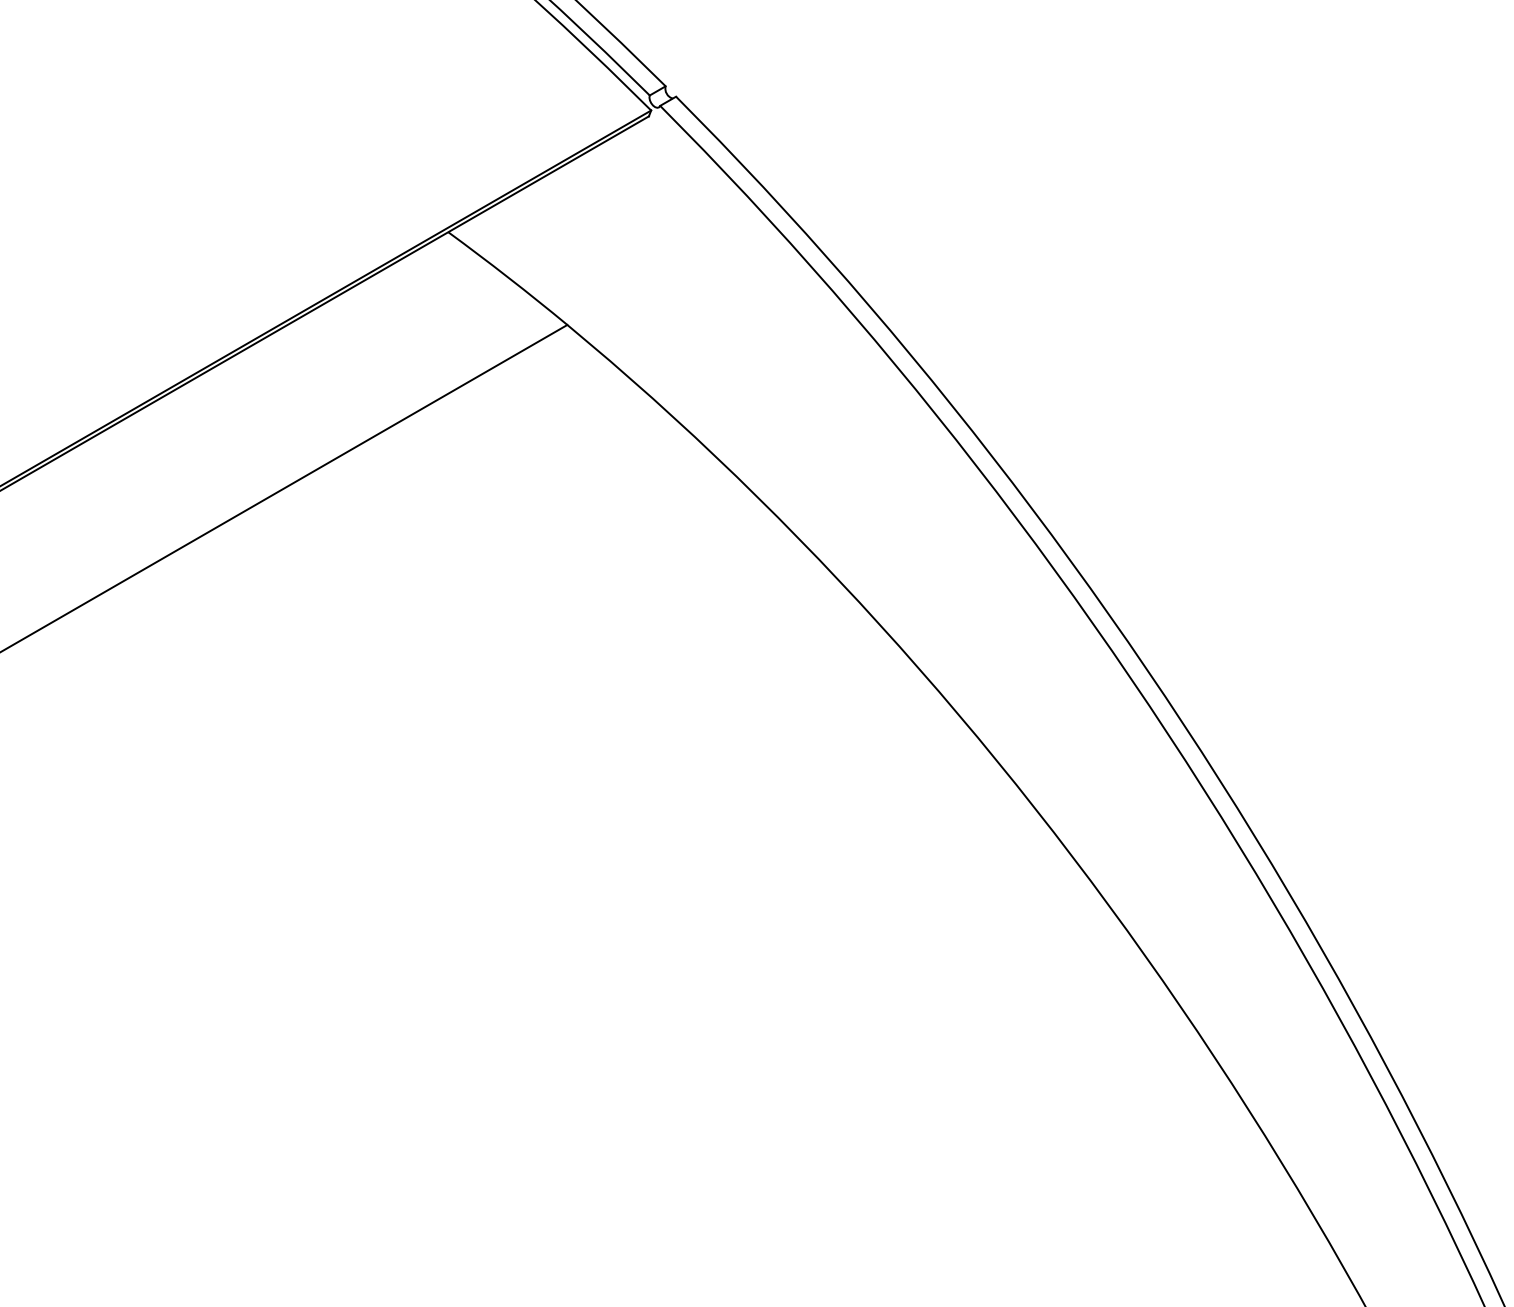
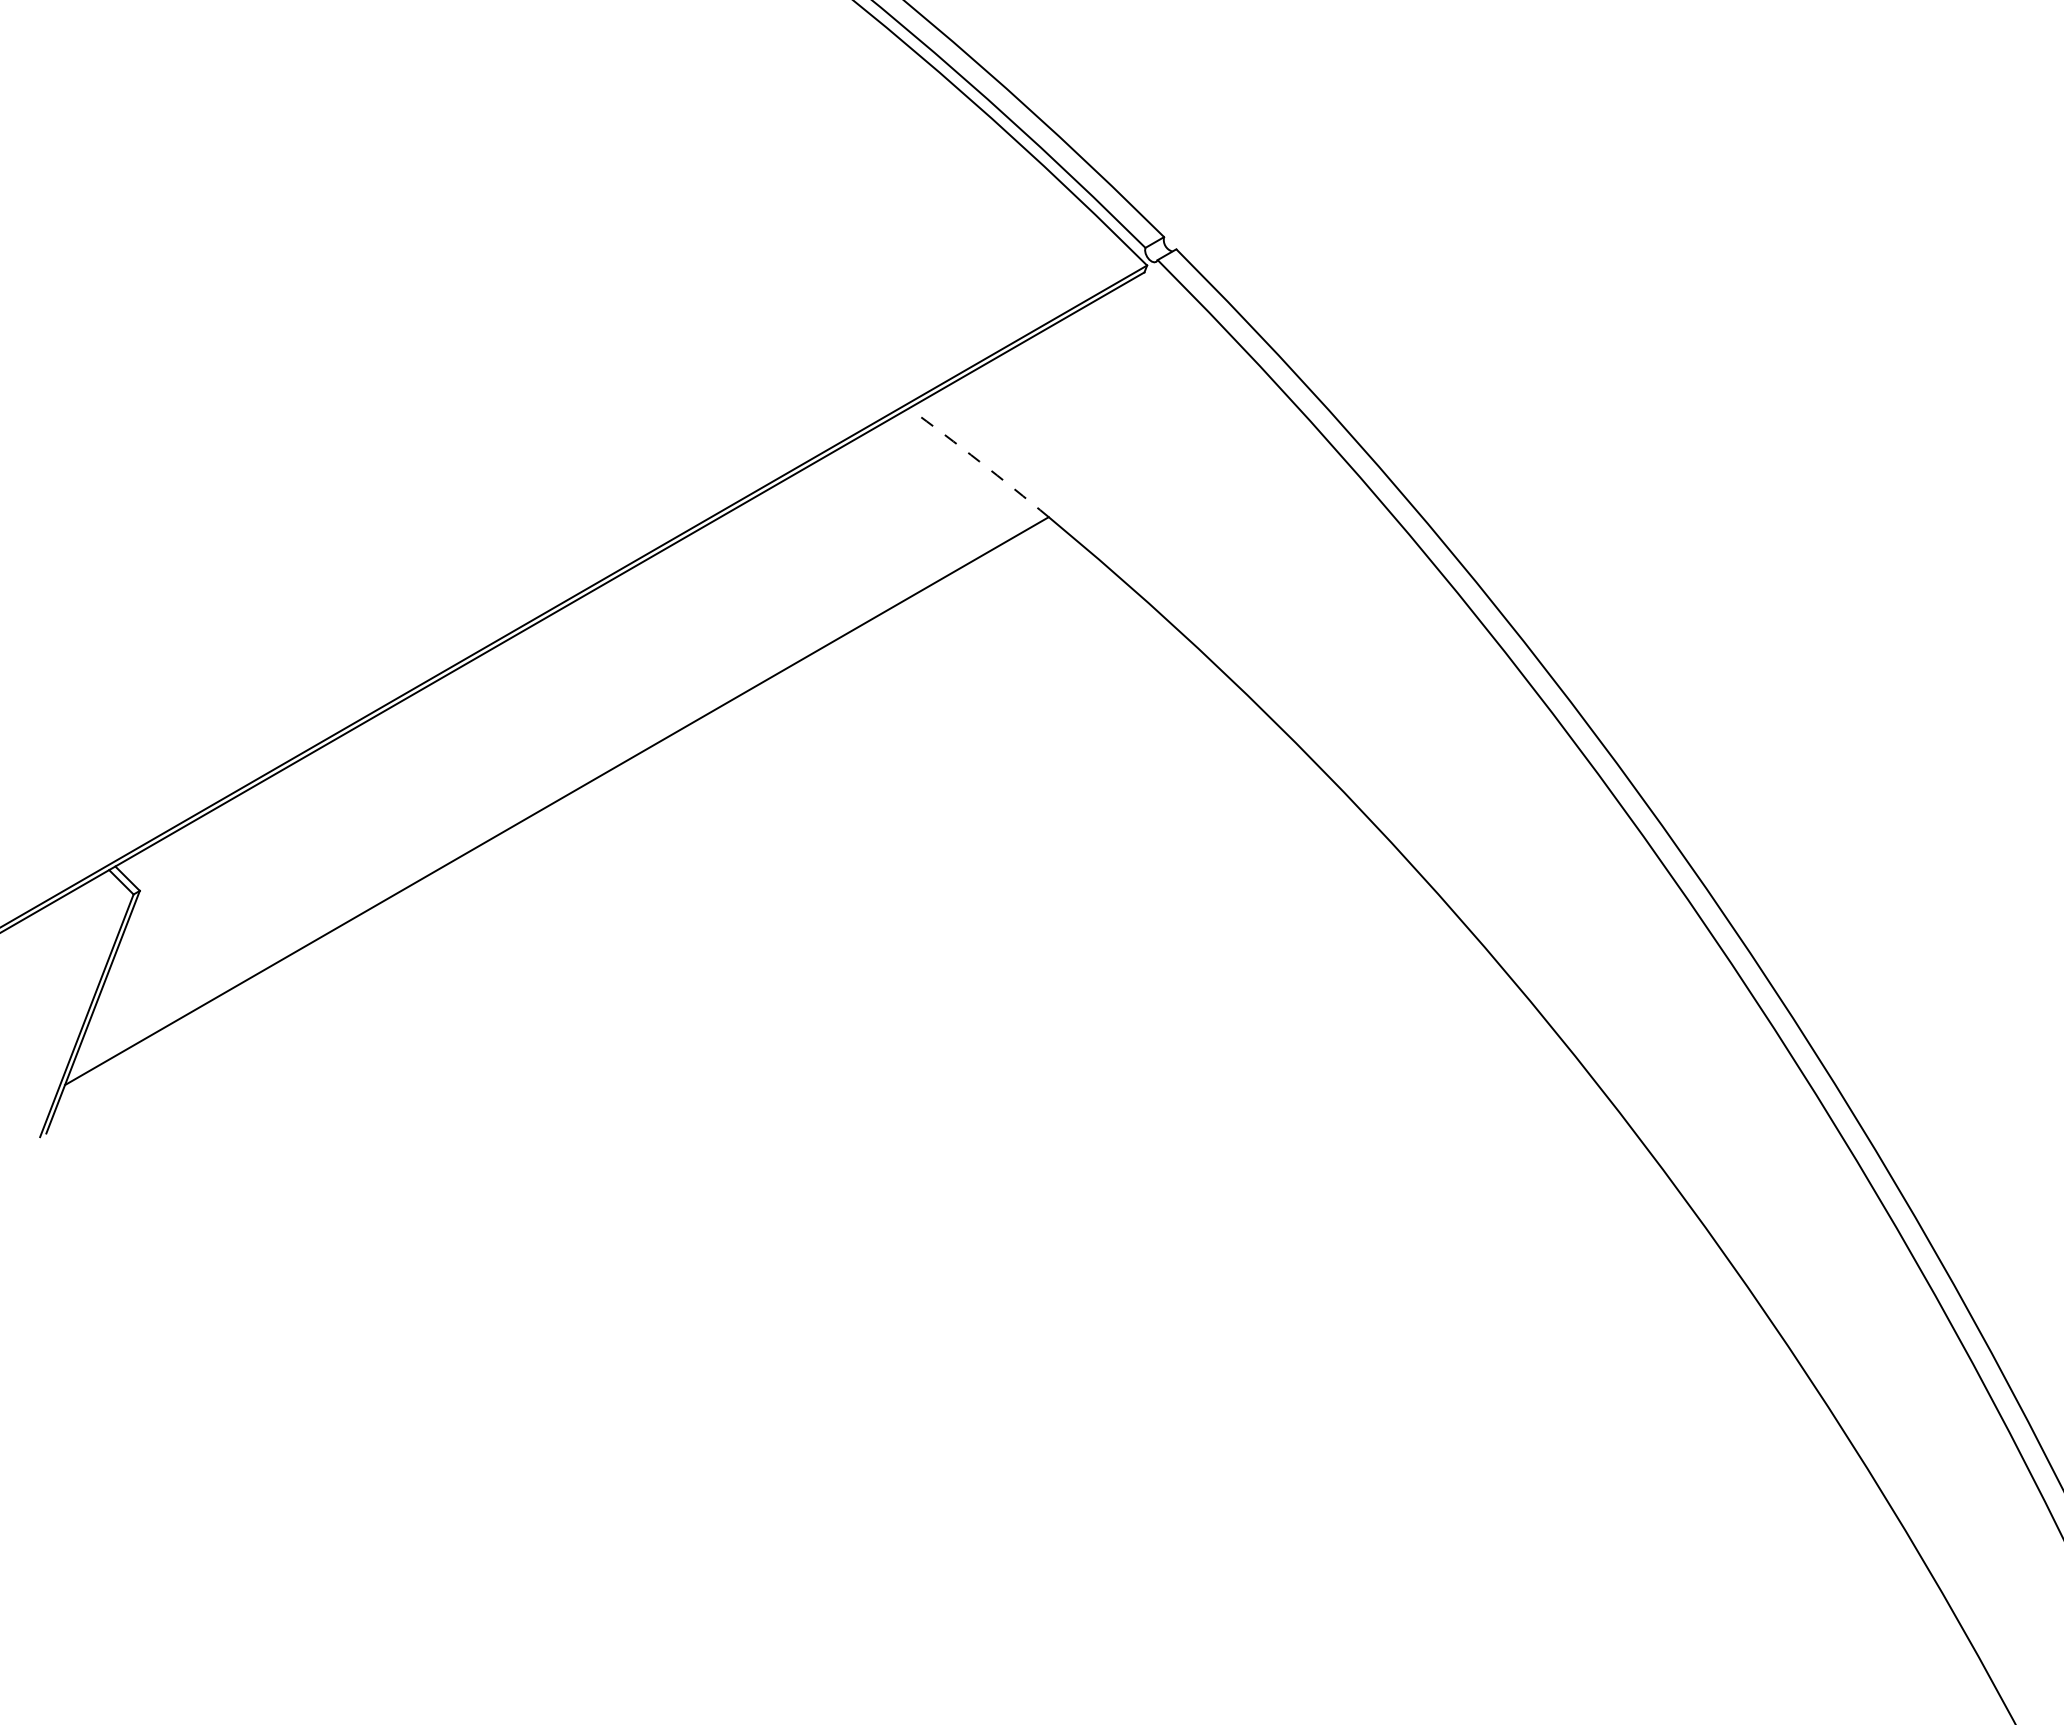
arc: (508, 277) -> (979, 461), solid -> dashed

